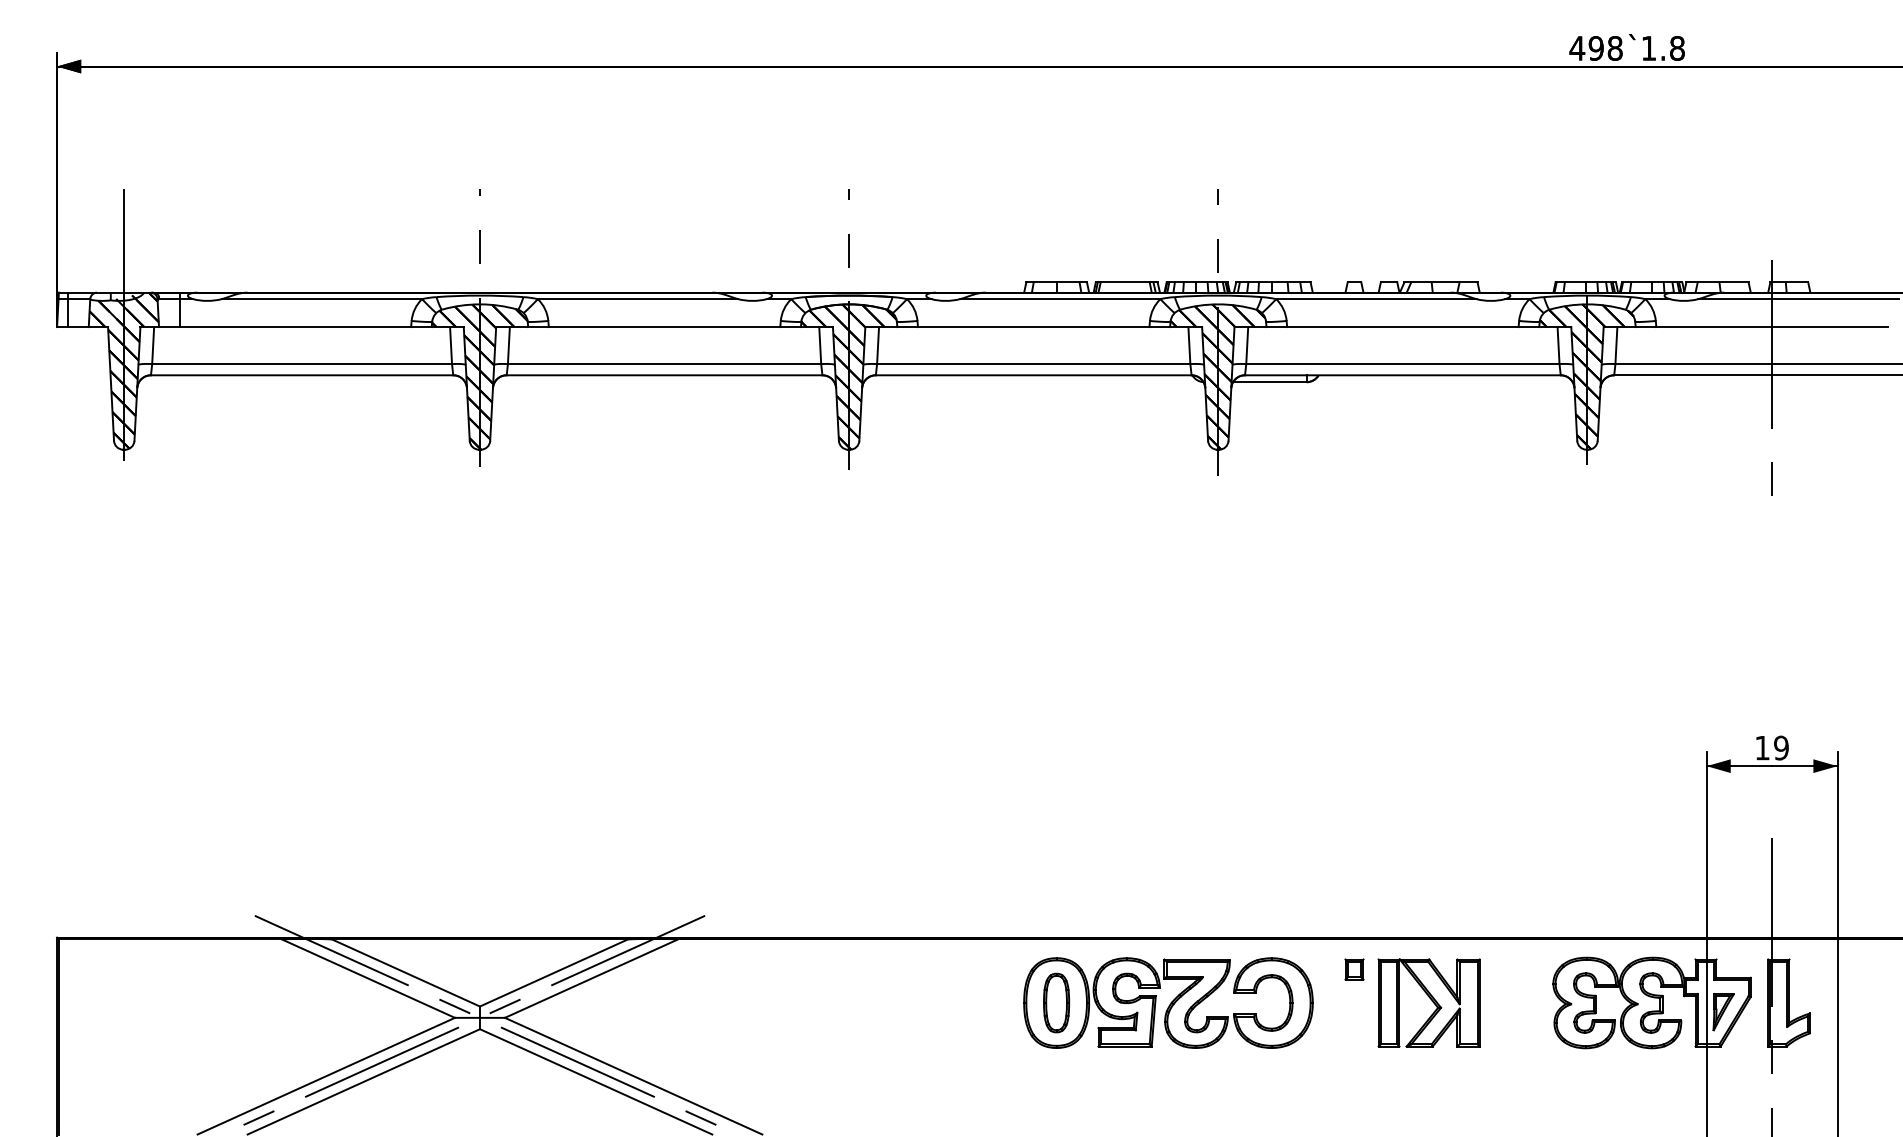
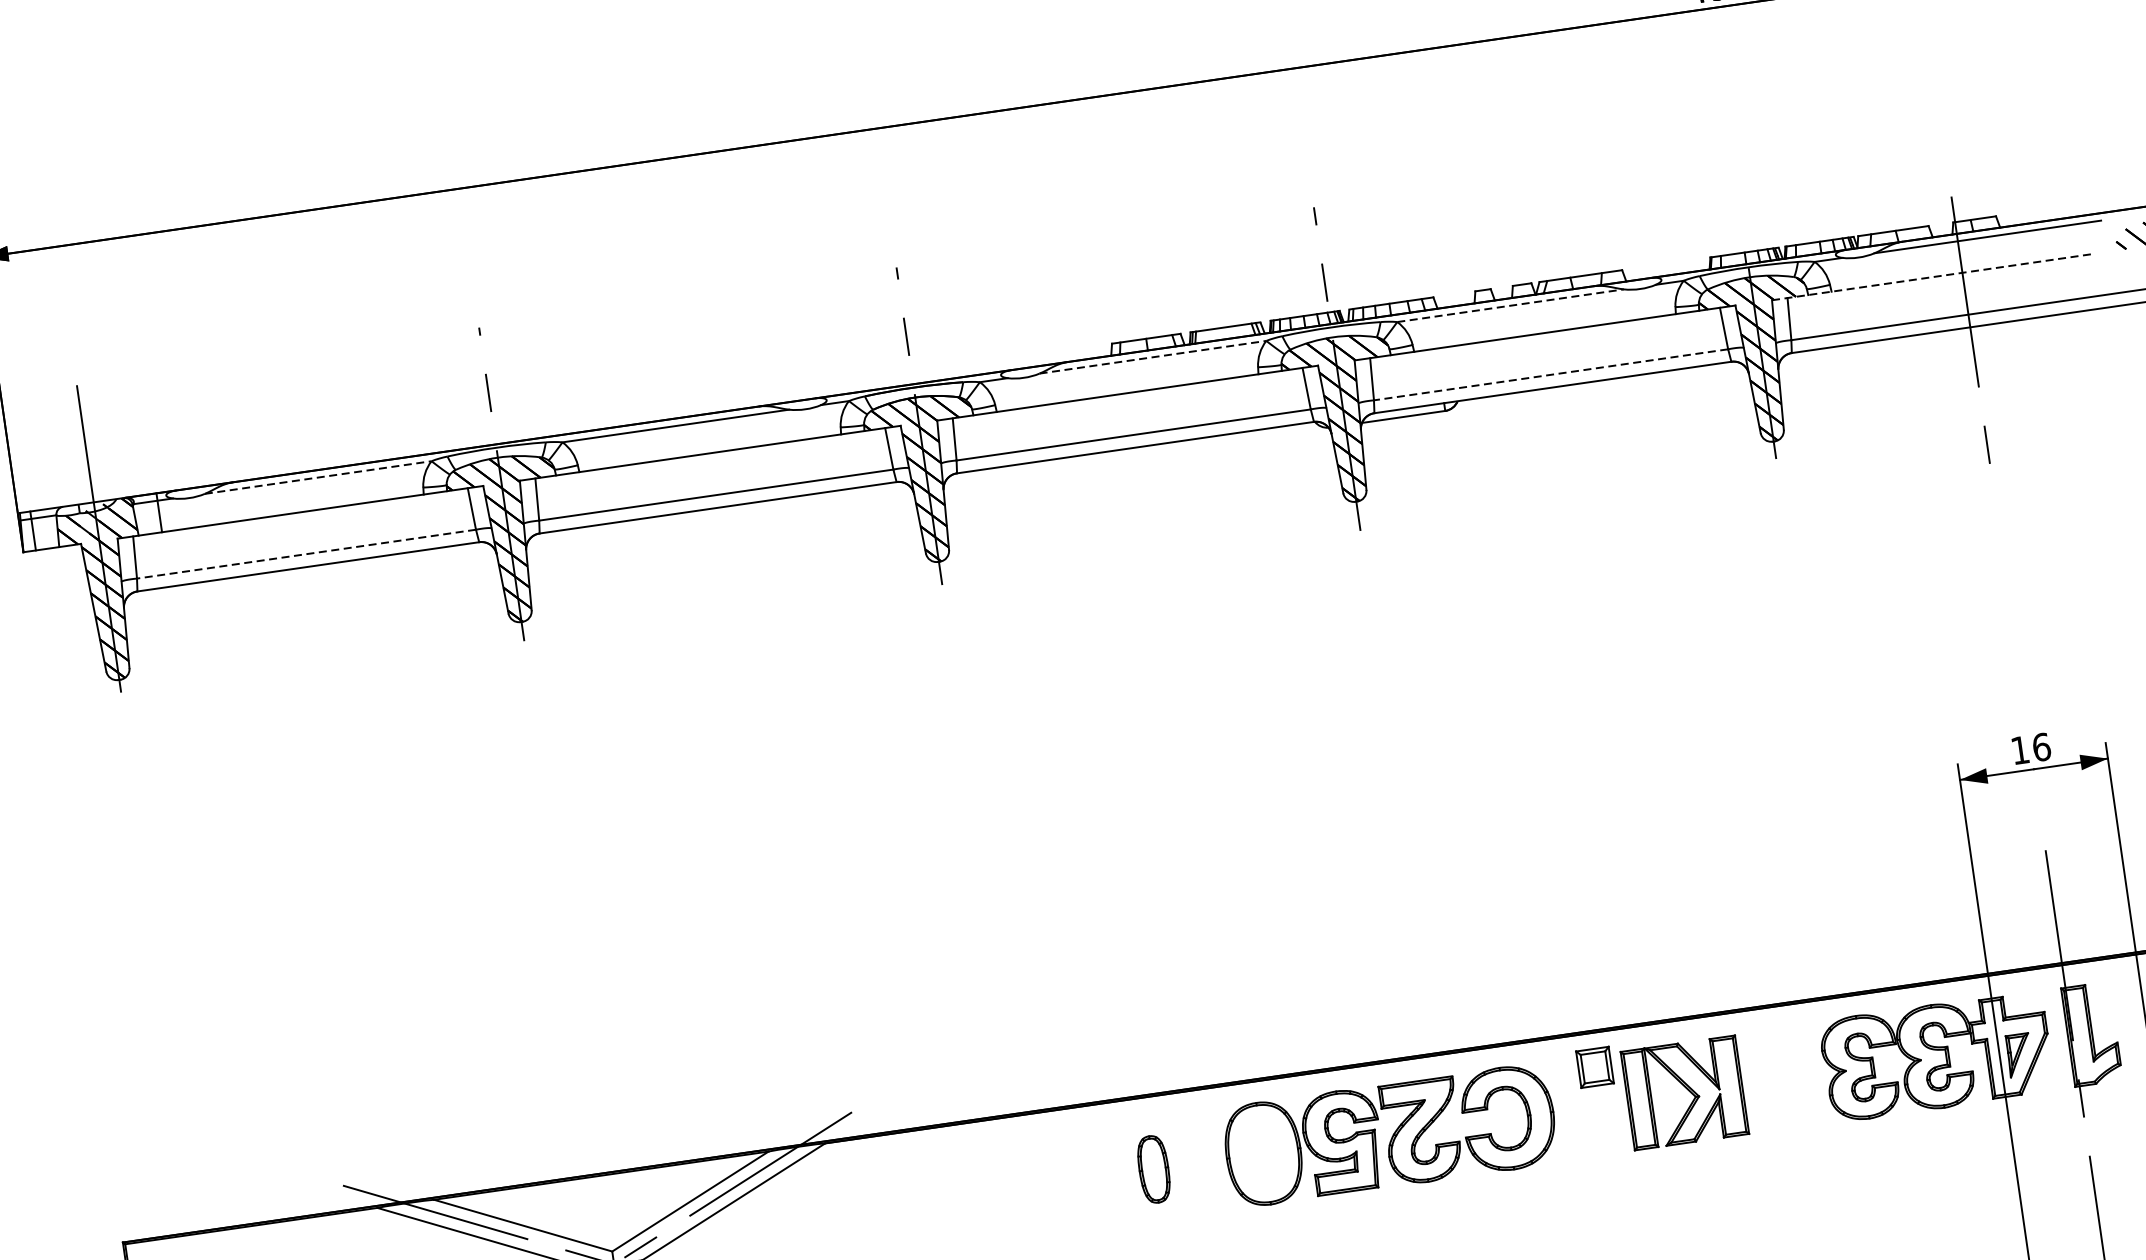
line: (322, 299) -> (319, 477), solid -> dashed
line: (1060, 299) -> (1153, 357), solid -> dashed
line: (1376, 299) -> (1510, 306), solid -> dashed
line: (1746, 327) -> (1933, 277), solid -> dashed
line: (302, 364) -> (307, 554), solid -> dashed
line: (1402, 364) -> (1550, 375), solid -> dashed
text: (1781, 747) -> (2041, 746), 19 -> 16
part: (1354, 969) -> (1594, 1067), size x1.6
part: (1056, 1002) -> (1153, 1168), moved

